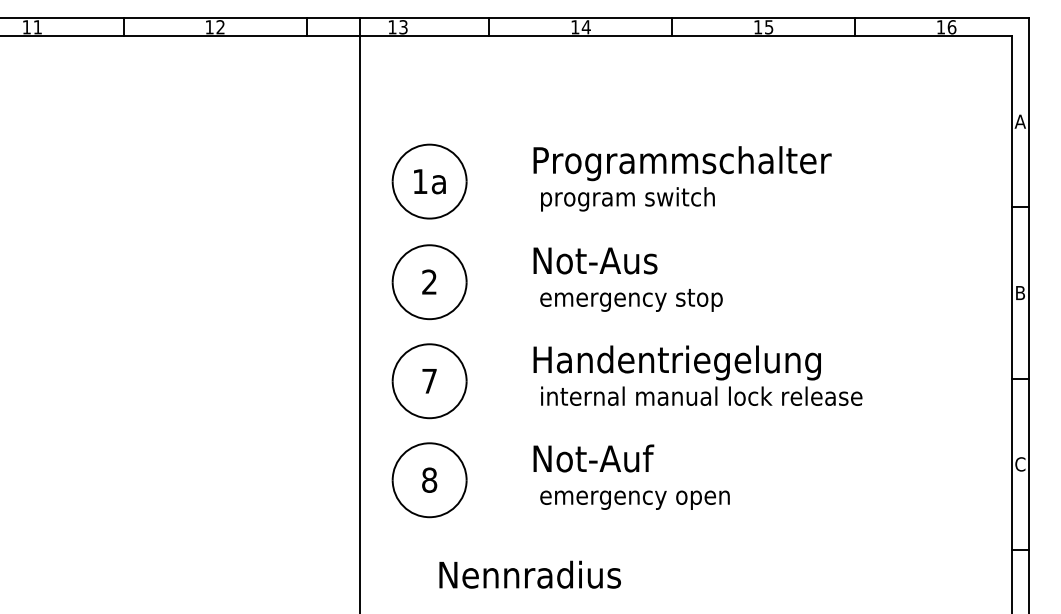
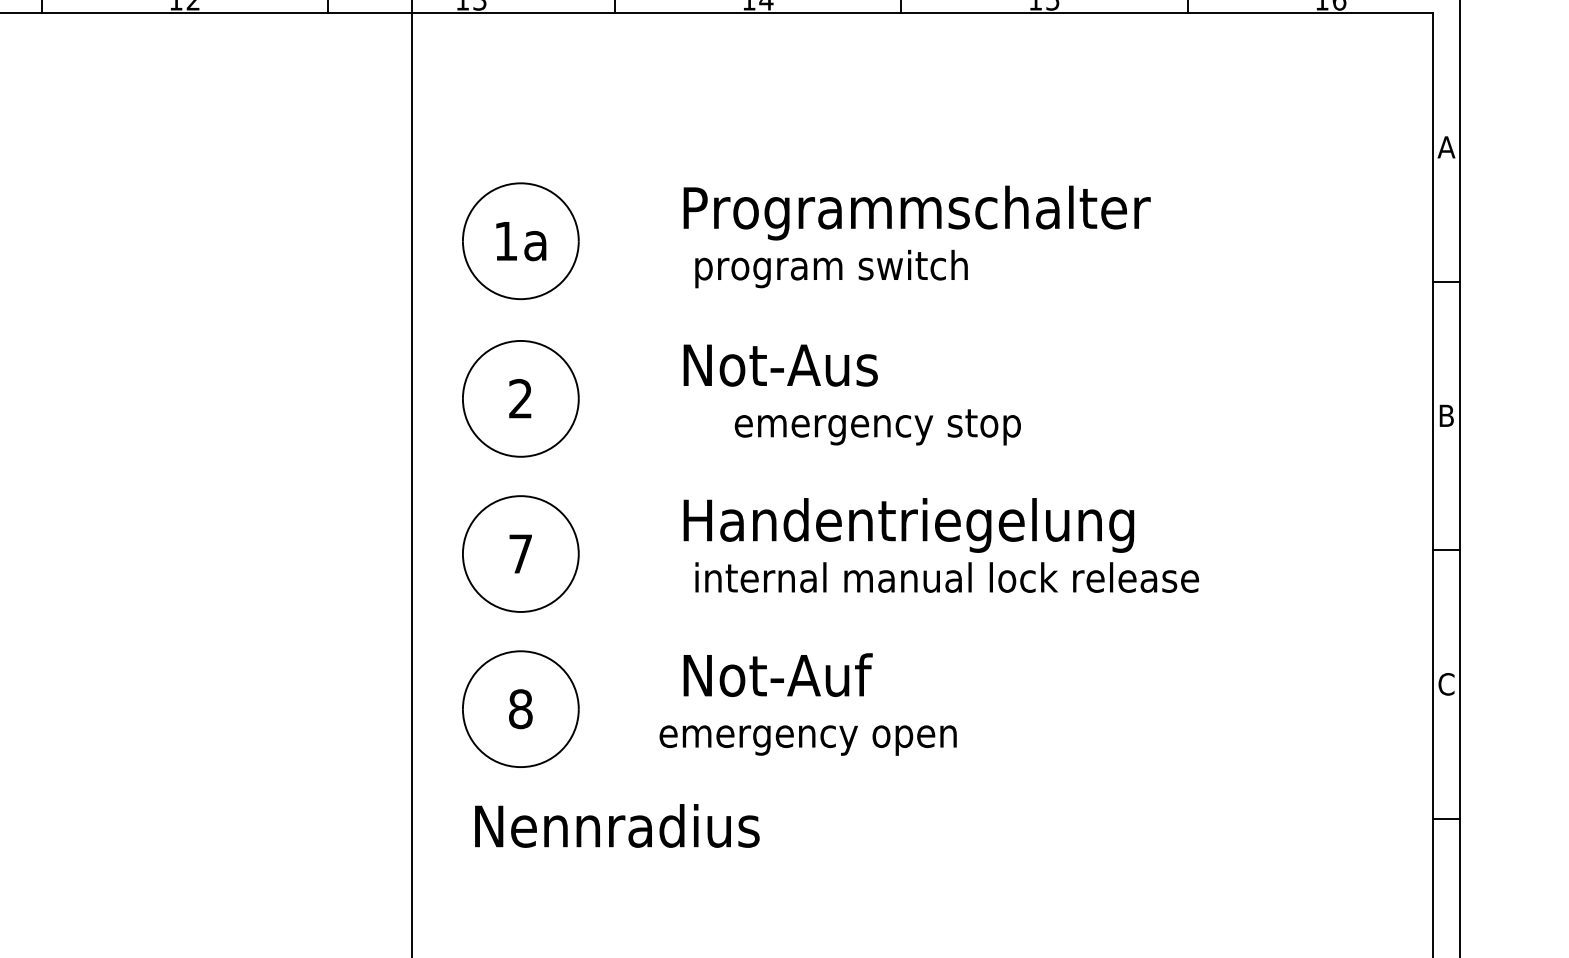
text: (631, 300) -> (877, 427), moved
text: (634, 499) -> (807, 739), moved
text: (529, 574) -> (616, 825), moved

